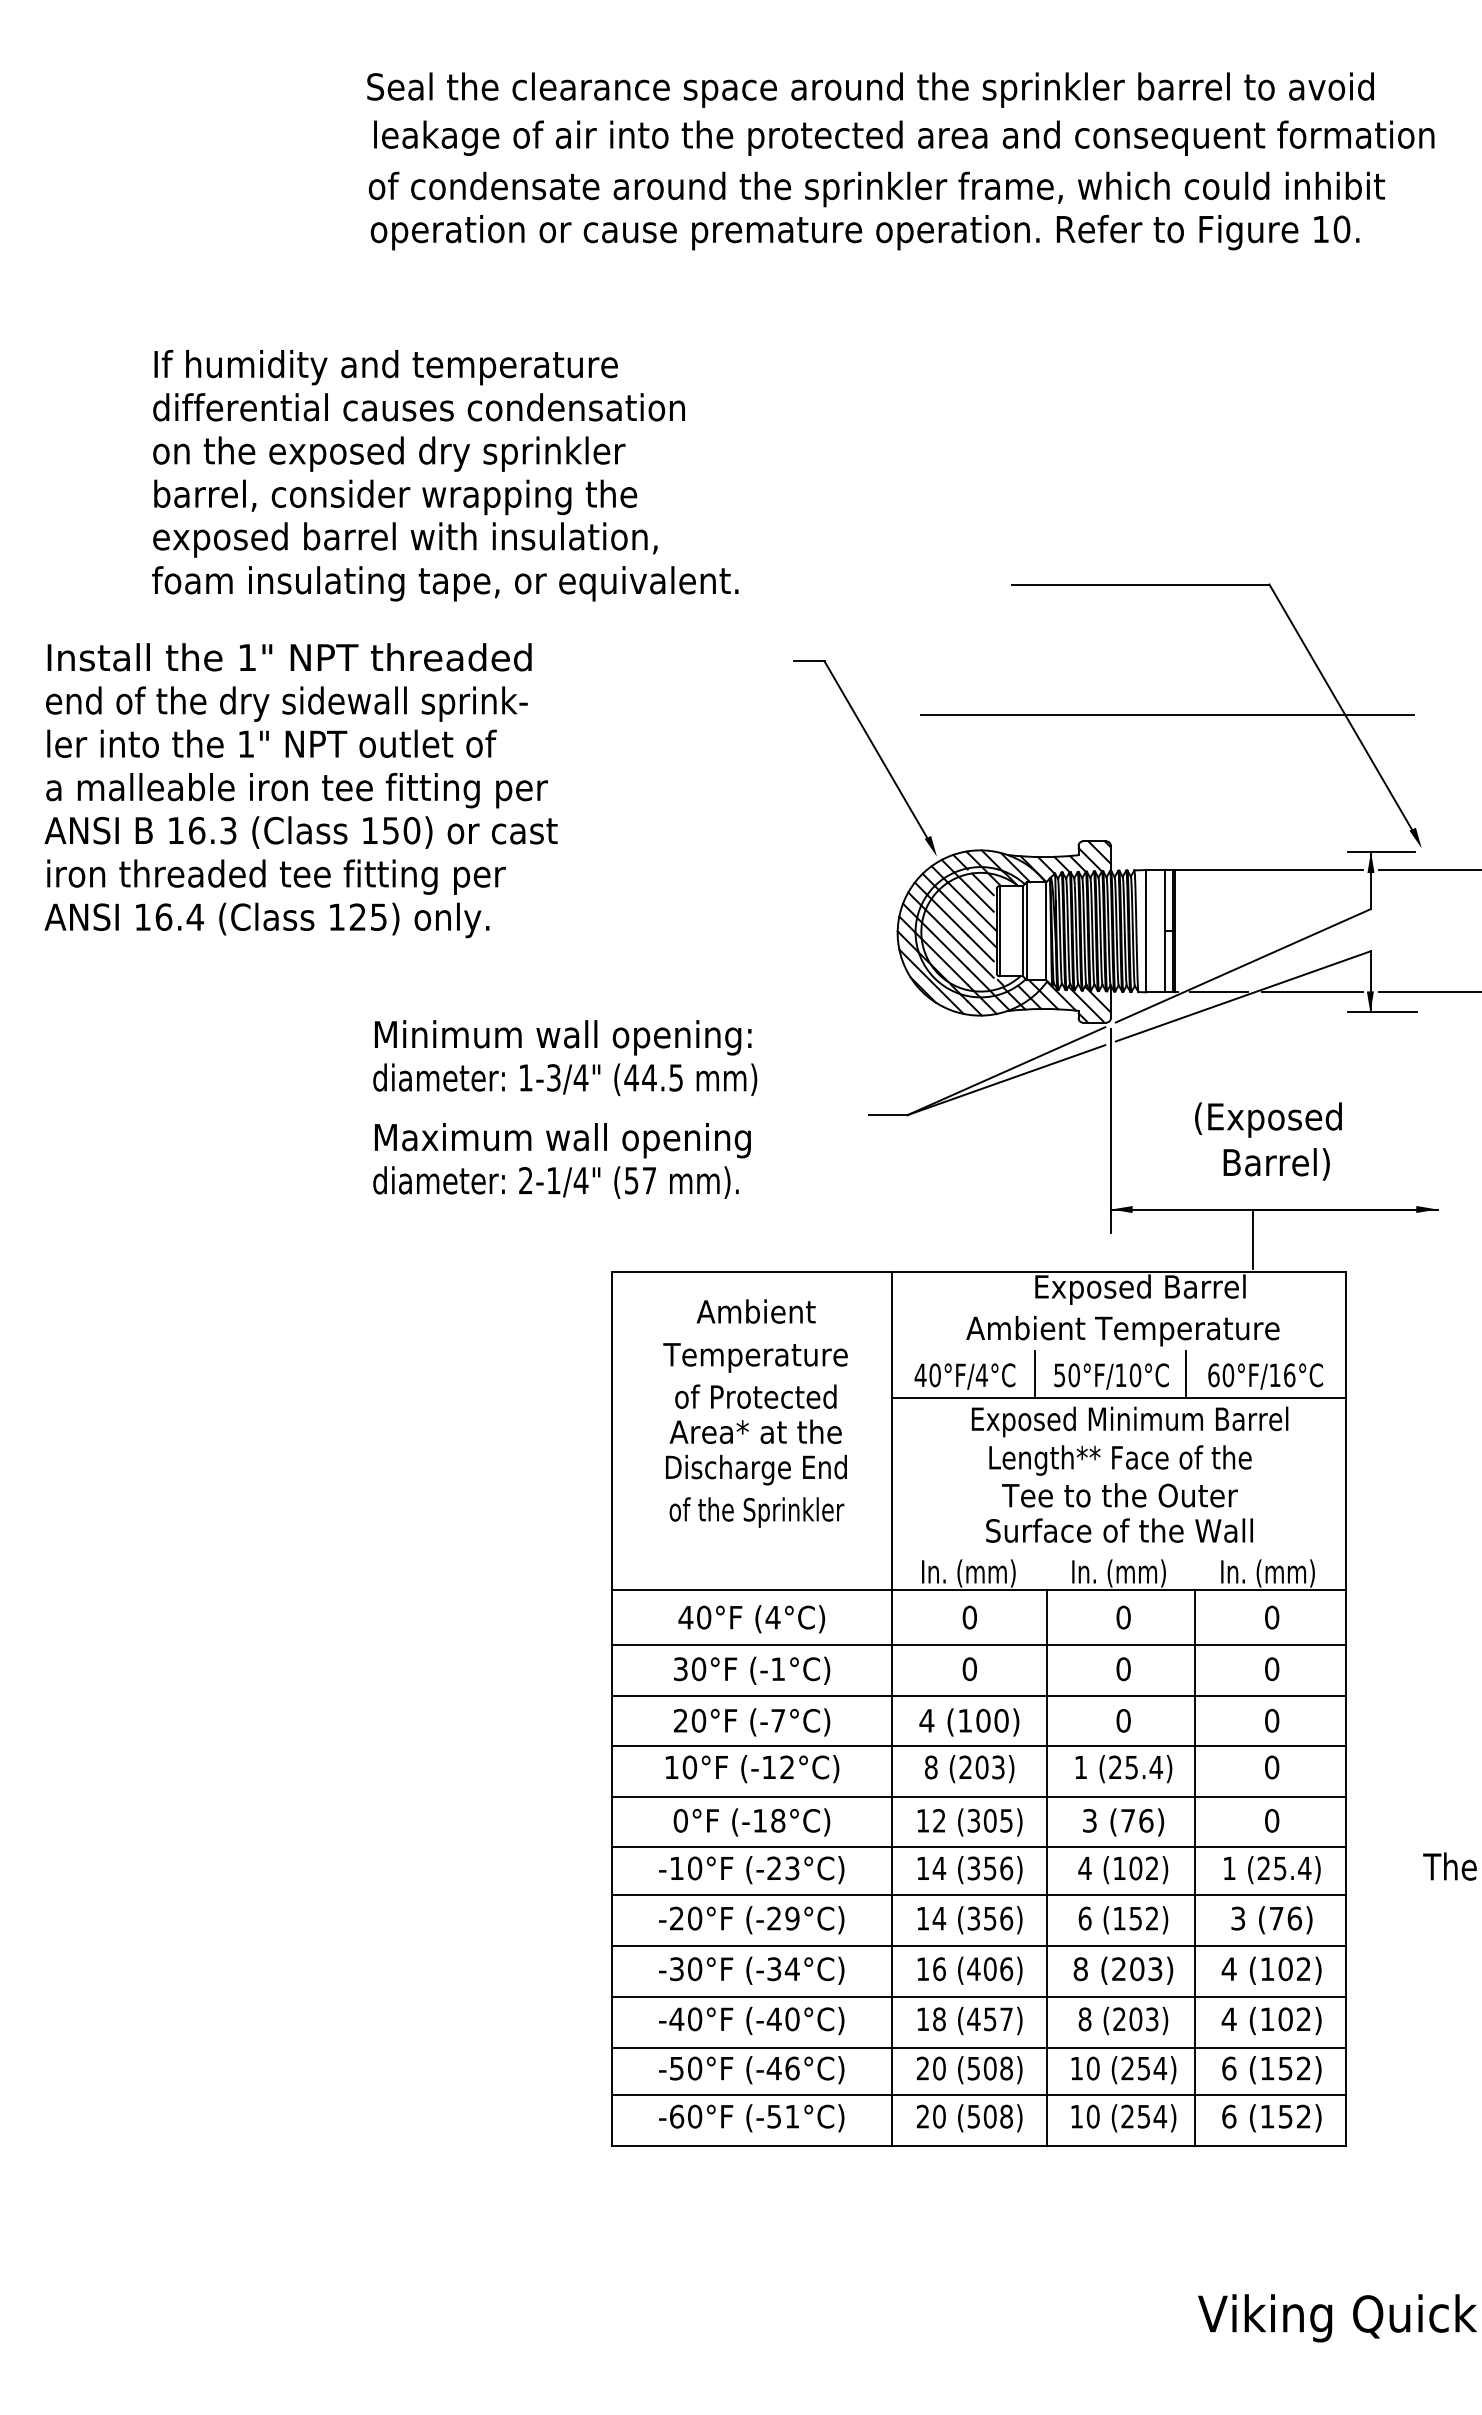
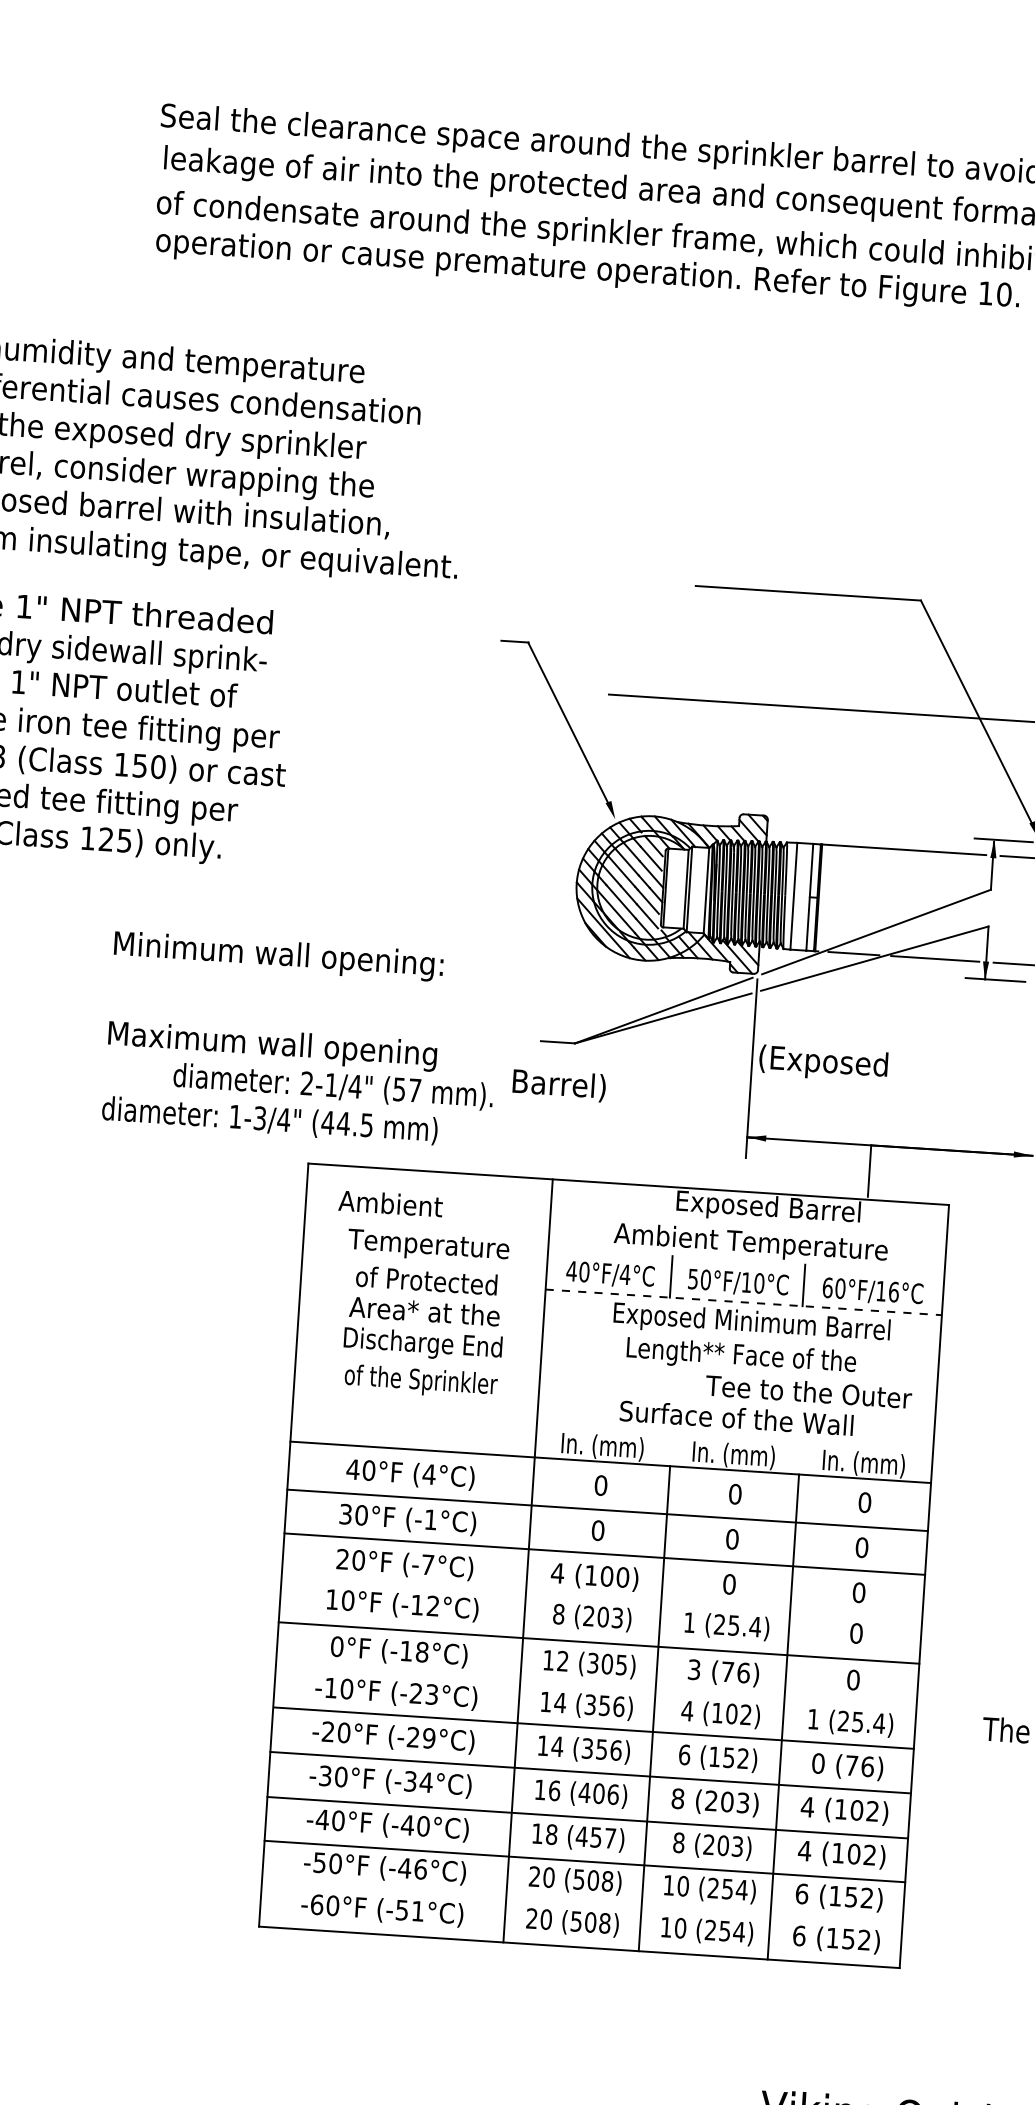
text: (565, 1079) -> (270, 1120), moved
text: (1268, 1119) -> (823, 1063), moved
text: (1276, 1164) -> (559, 1085), moved
text: (555, 1182) -> (332, 1086), moved
text: (755, 1311) -> (390, 1203), moved
line: (1119, 1398) -> (744, 1302), solid -> dashed
text: (1119, 1495) -> (808, 1391), moved
line: (979, 1745) -> (602, 1597), removed
line: (979, 1847) -> (596, 1686), removed
text: (1238, 1918) -> (818, 1763), 3 -> 0
line: (979, 2094) -> (582, 1902), removed

